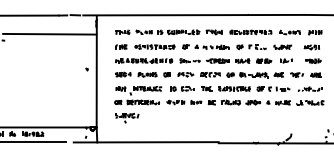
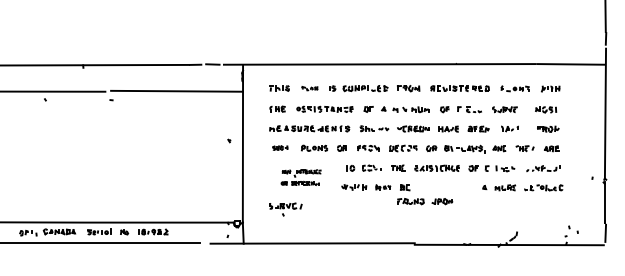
part: (143, 32) -> (309, 88), size x0.7
part: (123, 74) -> (280, 147), size x0.7
part: (137, 95) -> (300, 177), size x0.6
part: (241, 102) -> (425, 201), moved

